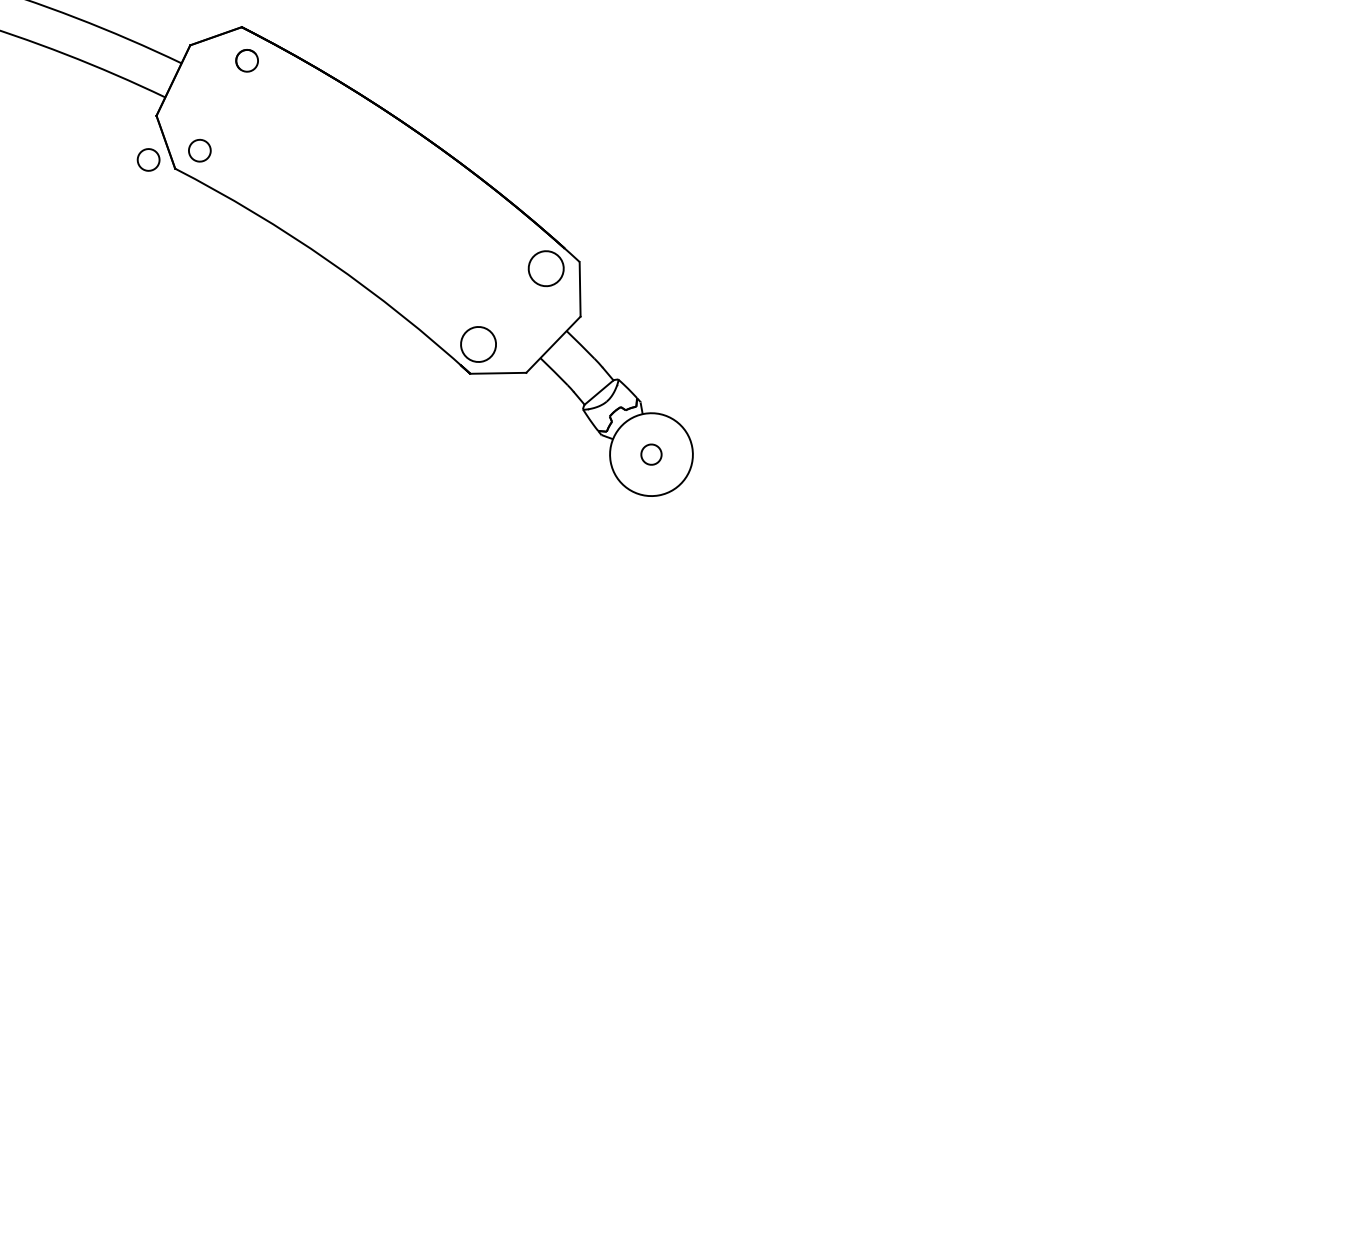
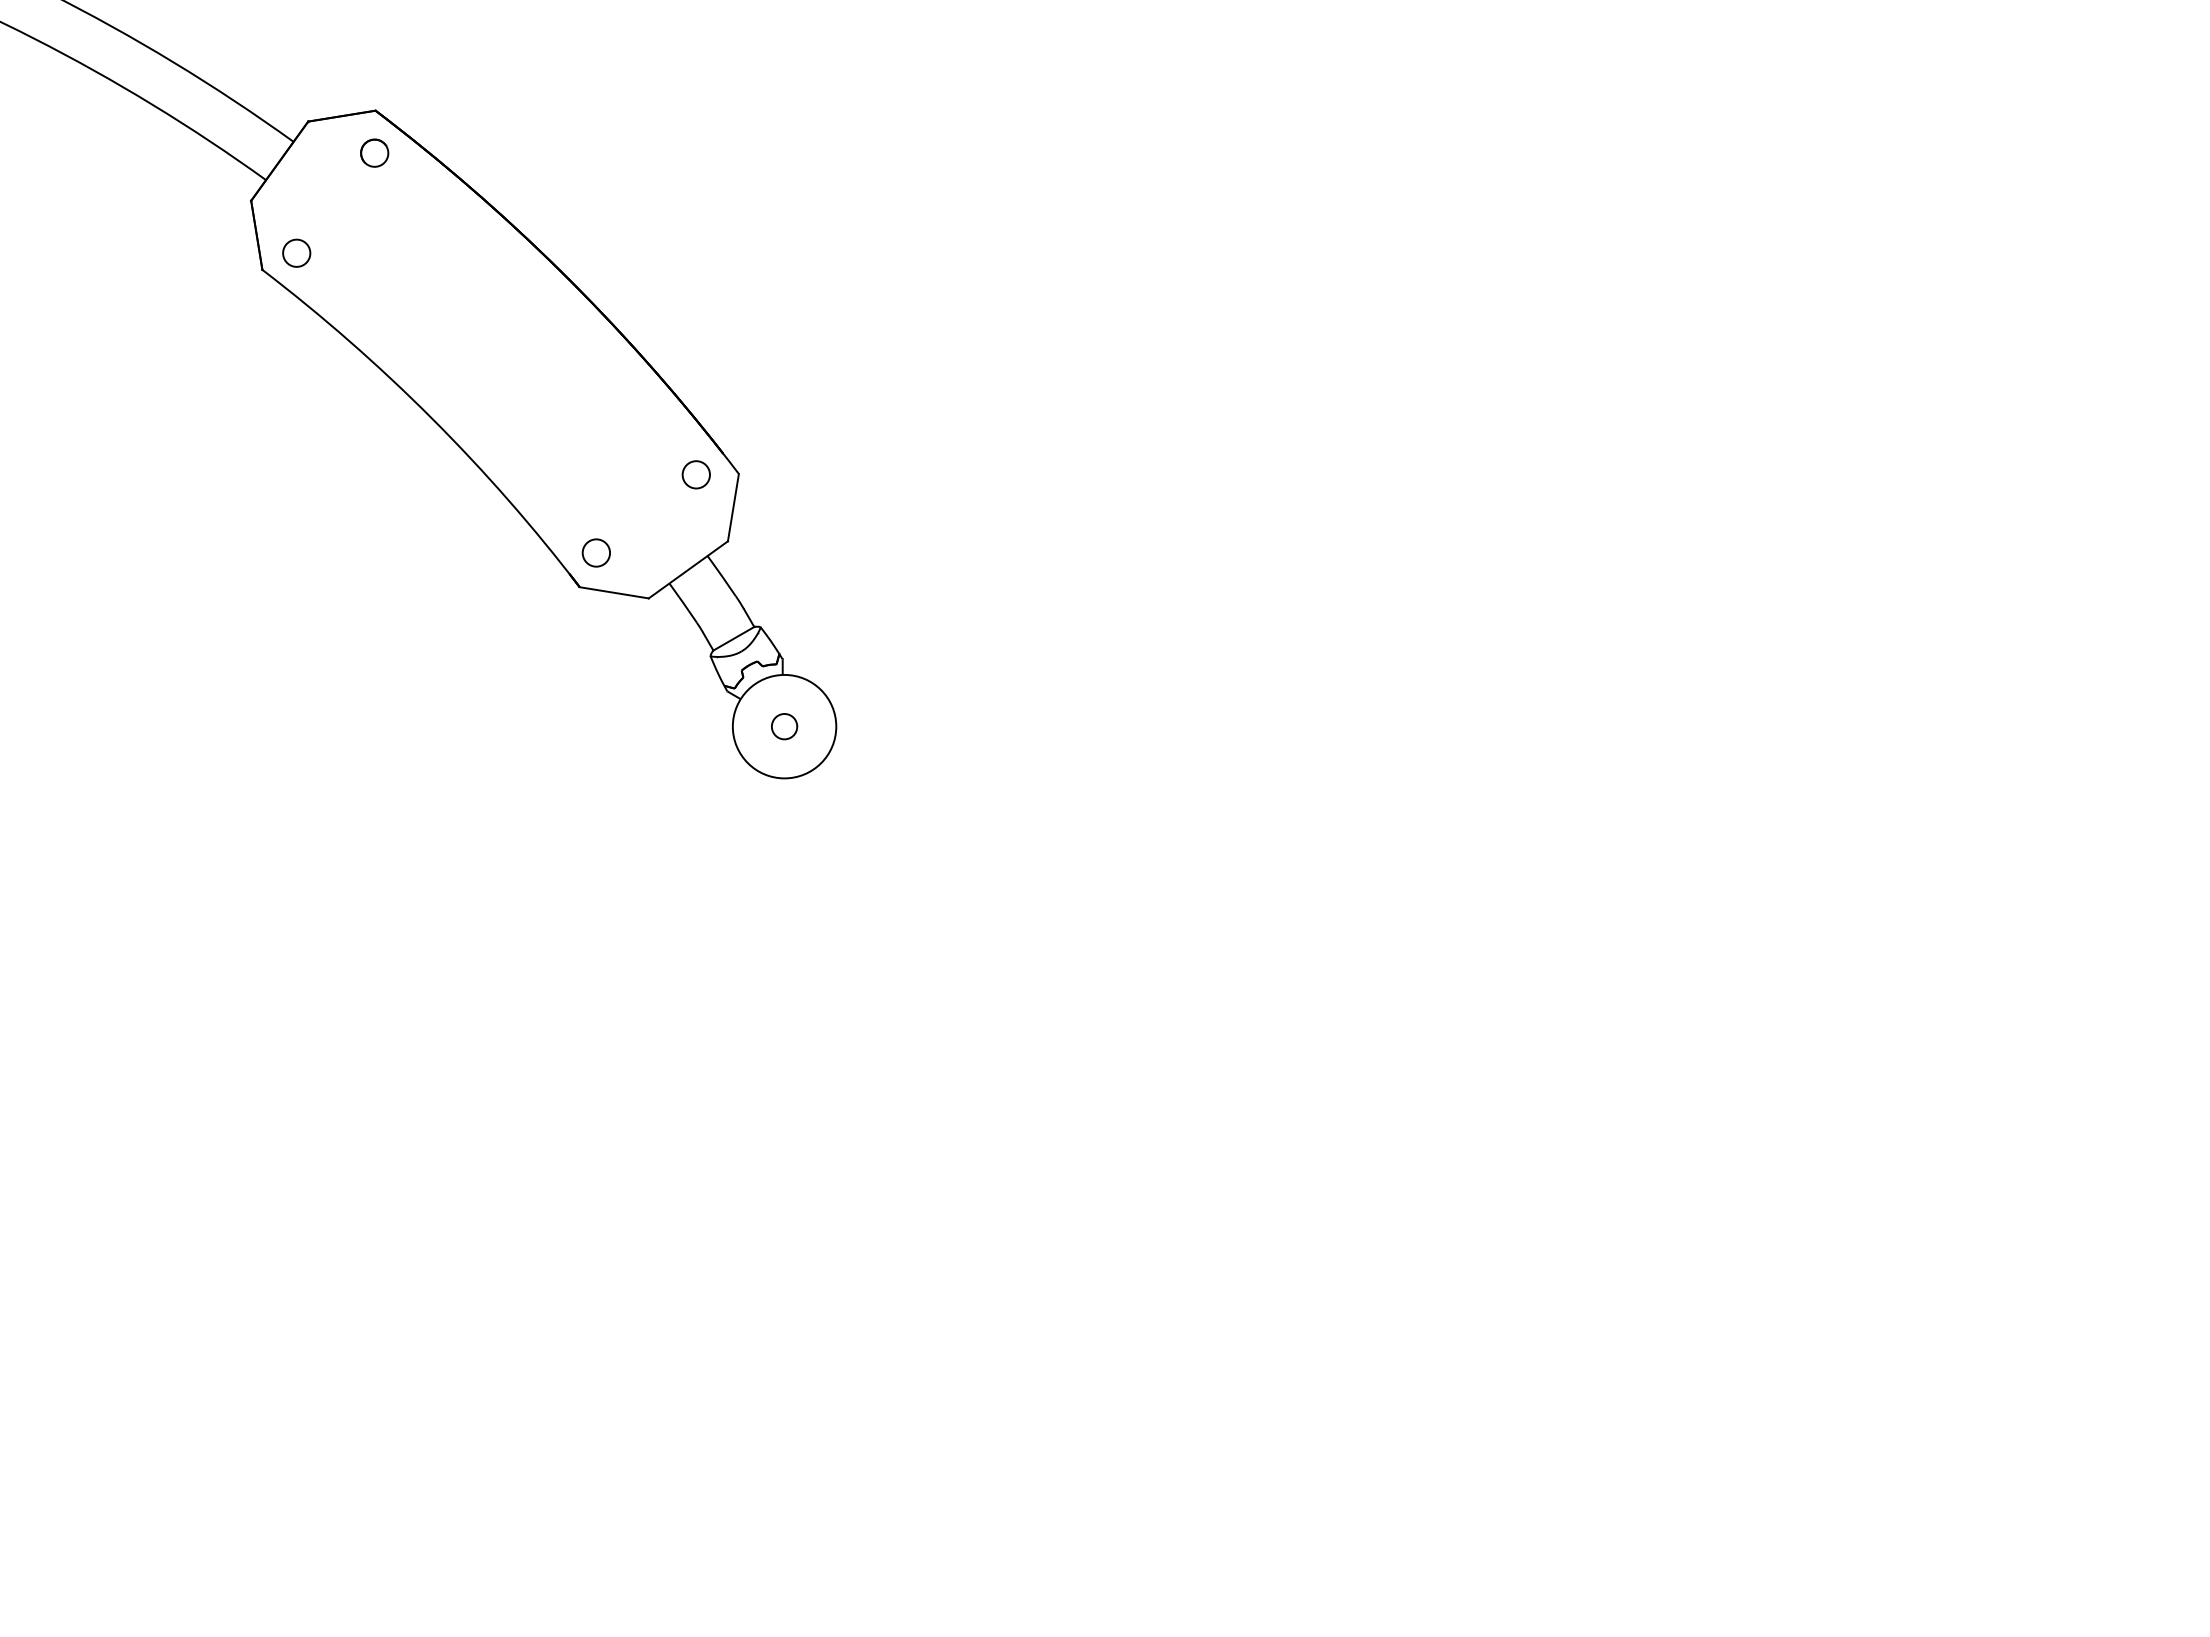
part: (148, 159) -> (231, 252), removed
circle: (546, 268) -> (696, 474), size x0.62
circle: (478, 344) -> (596, 552), size x0.62

